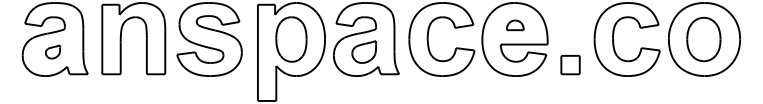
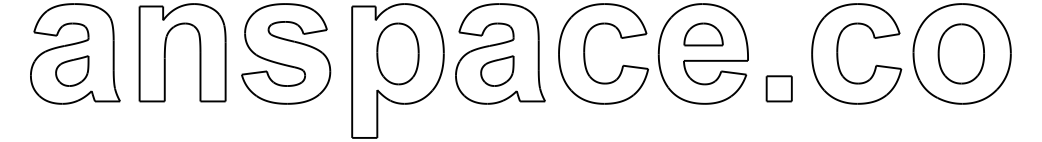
part: (515, 25) -> (704, 34), size x1.67
part: (52, 51) -> (71, 70), size x1.67

